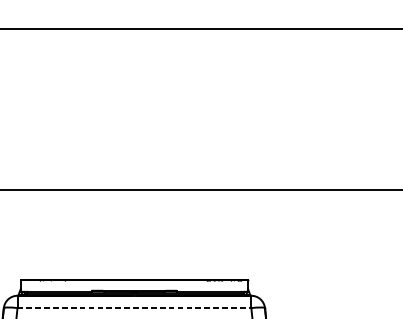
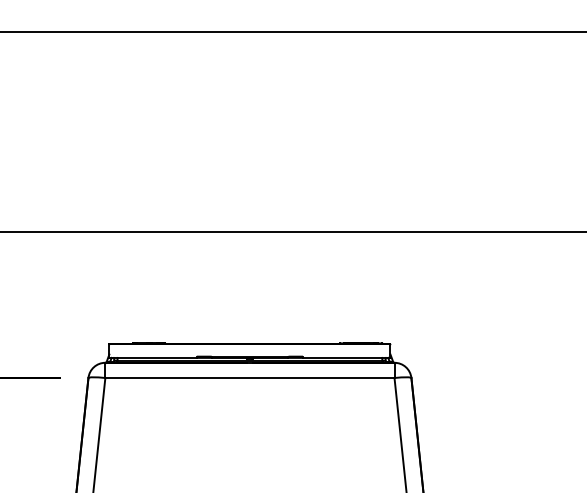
line: (134, 308) -> (249, 378), dashed -> solid

